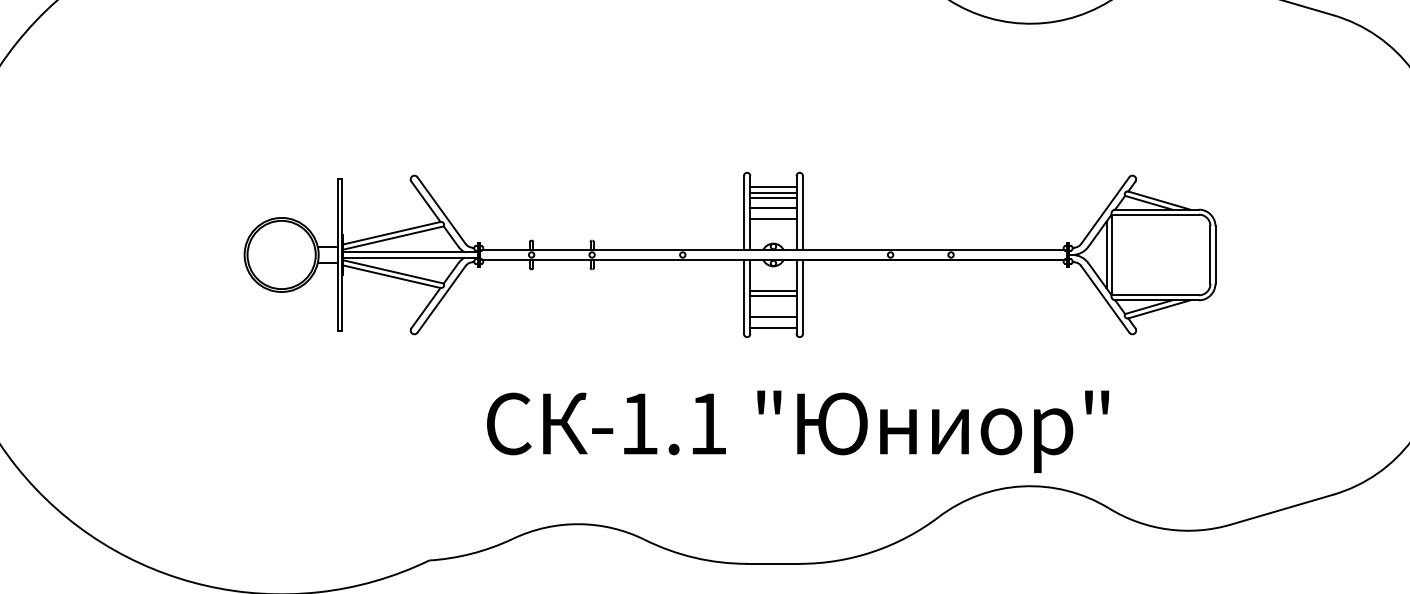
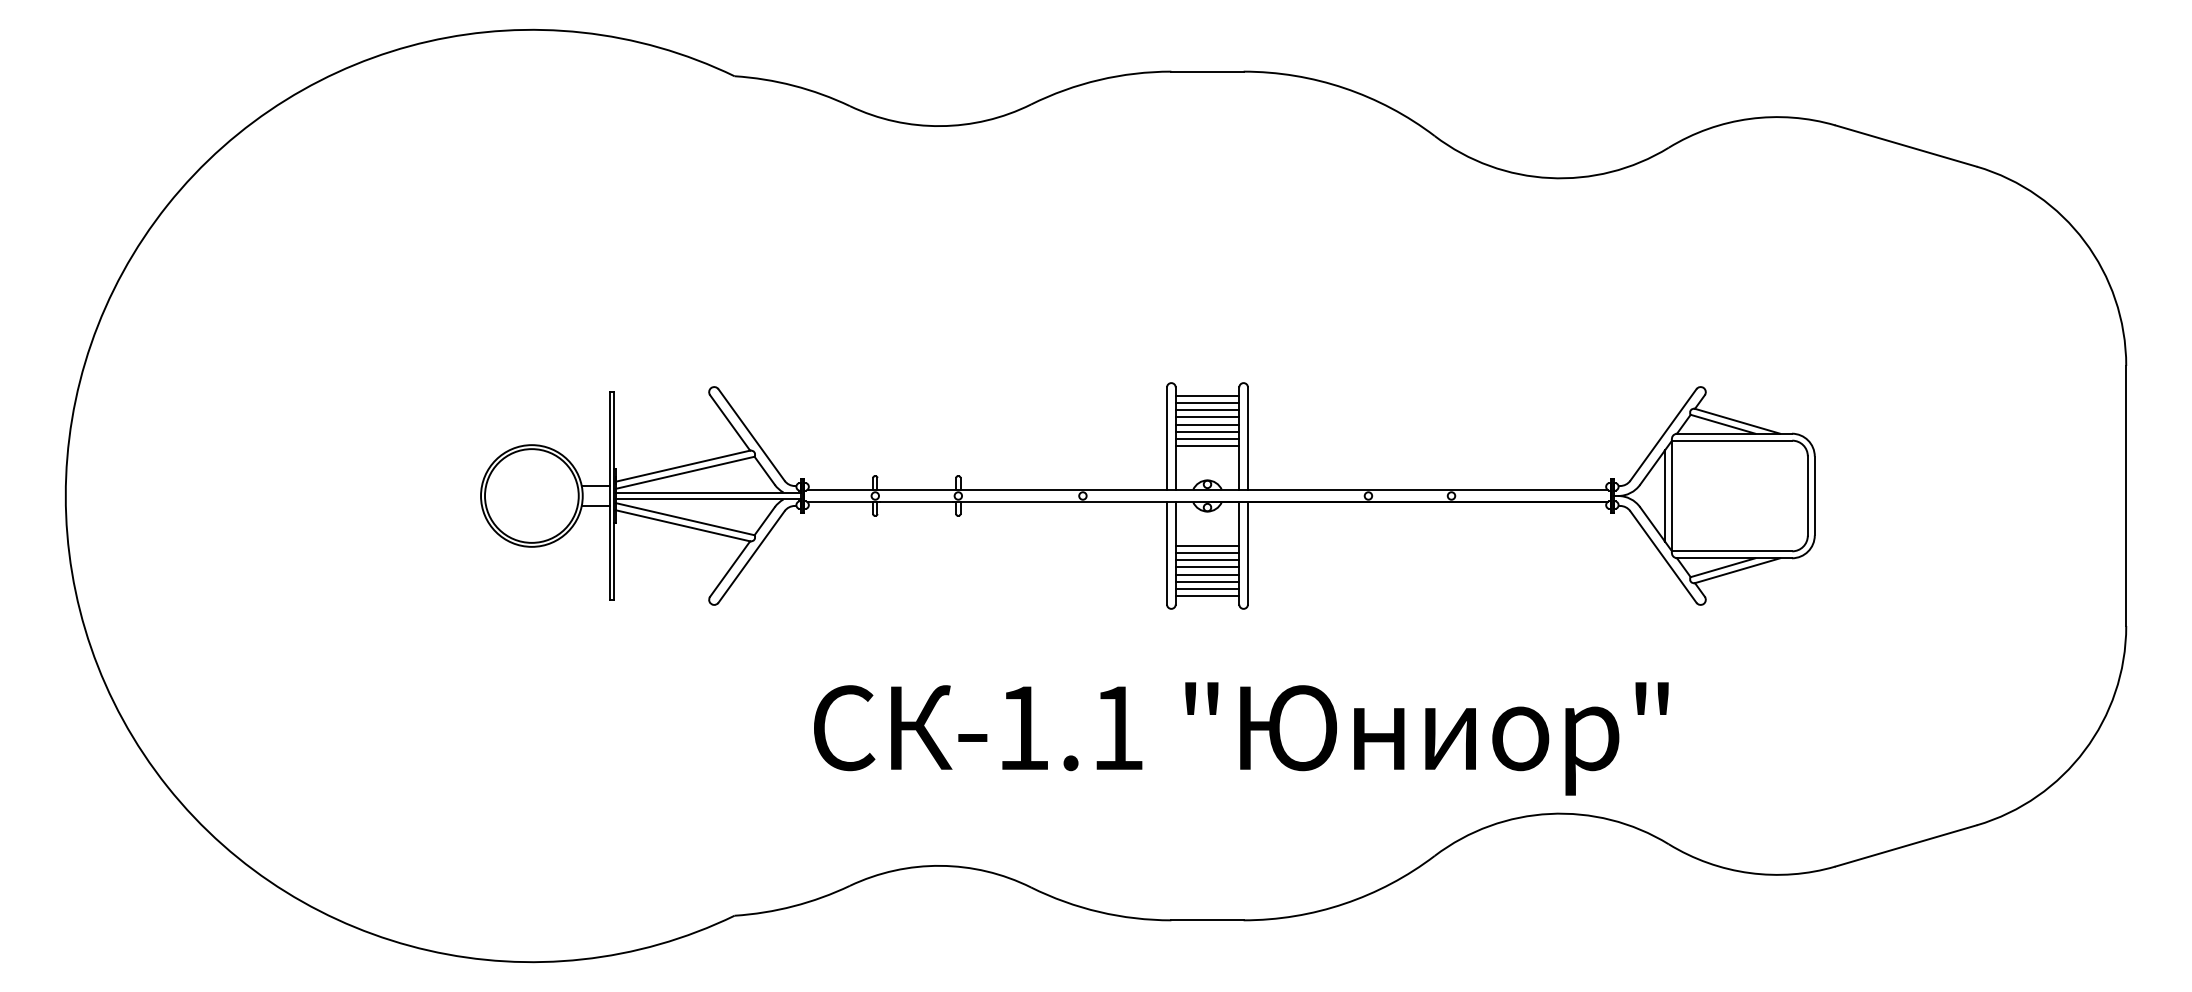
line: (773, 182) -> (1207, 396), added
line: (773, 202) -> (1207, 424), added
line: (773, 213) -> (1207, 439), added
line: (773, 301) -> (1207, 560), added
line: (773, 307) -> (1207, 567), added
line: (773, 312) -> (1207, 574), added
line: (773, 322) -> (1207, 588), added

